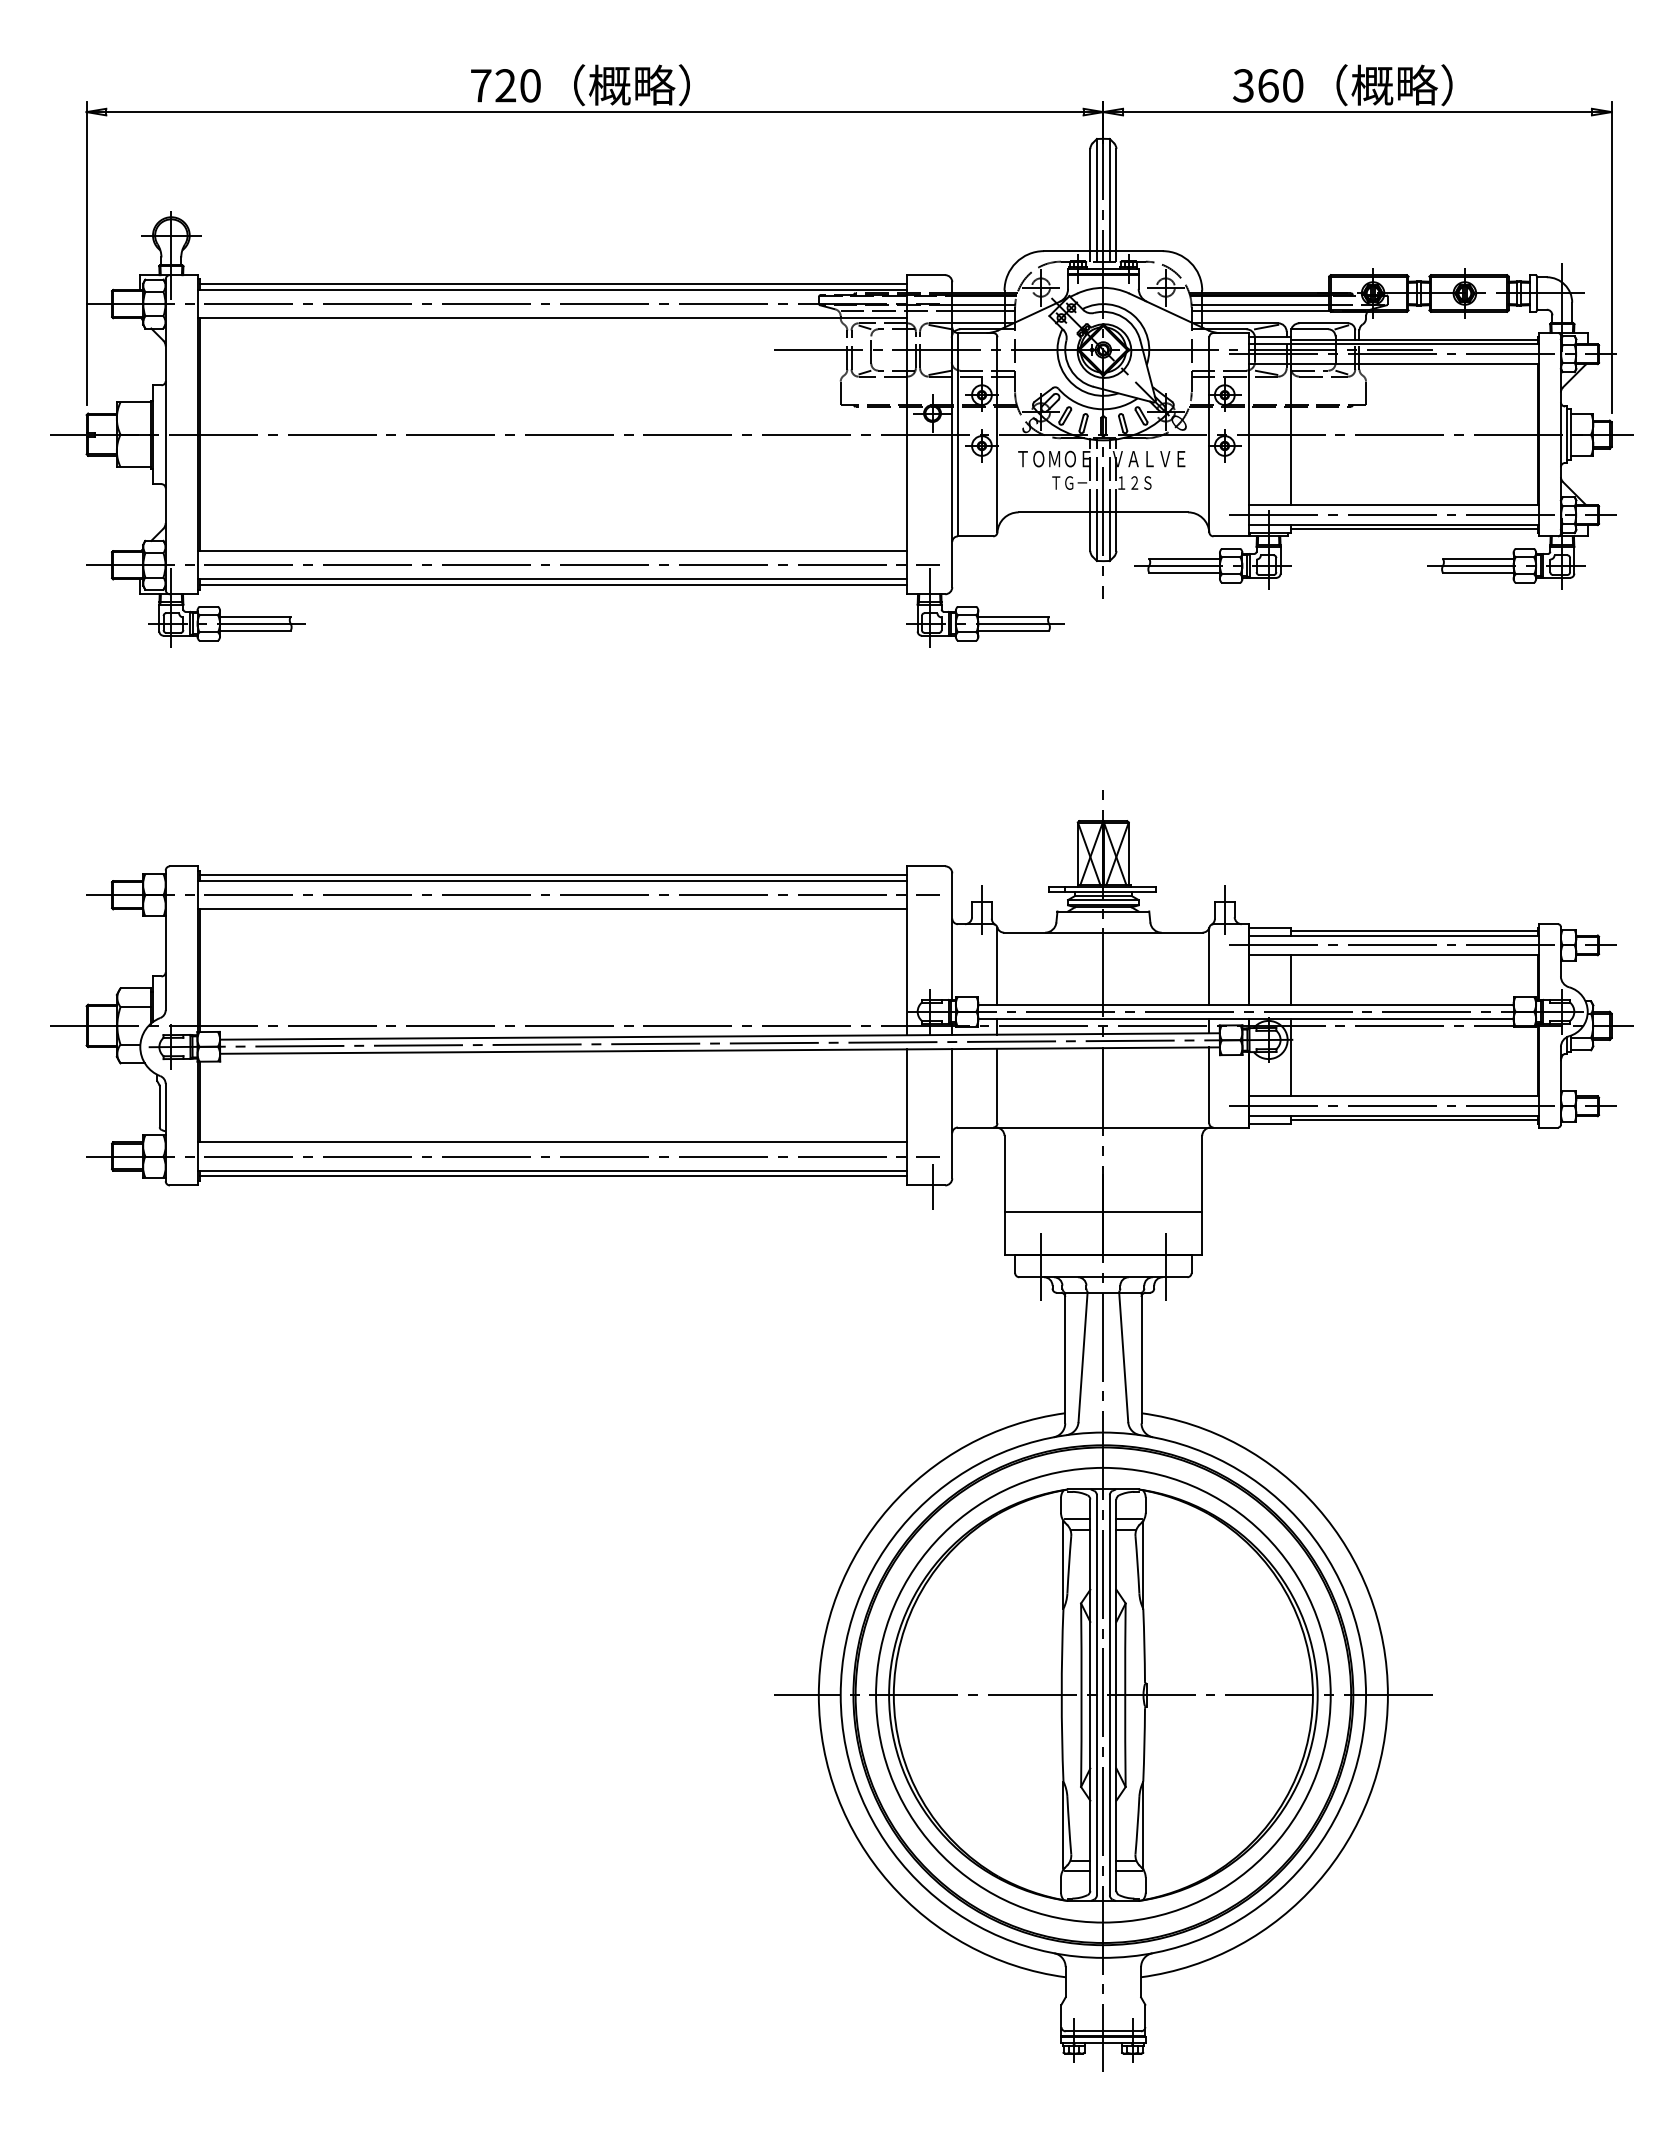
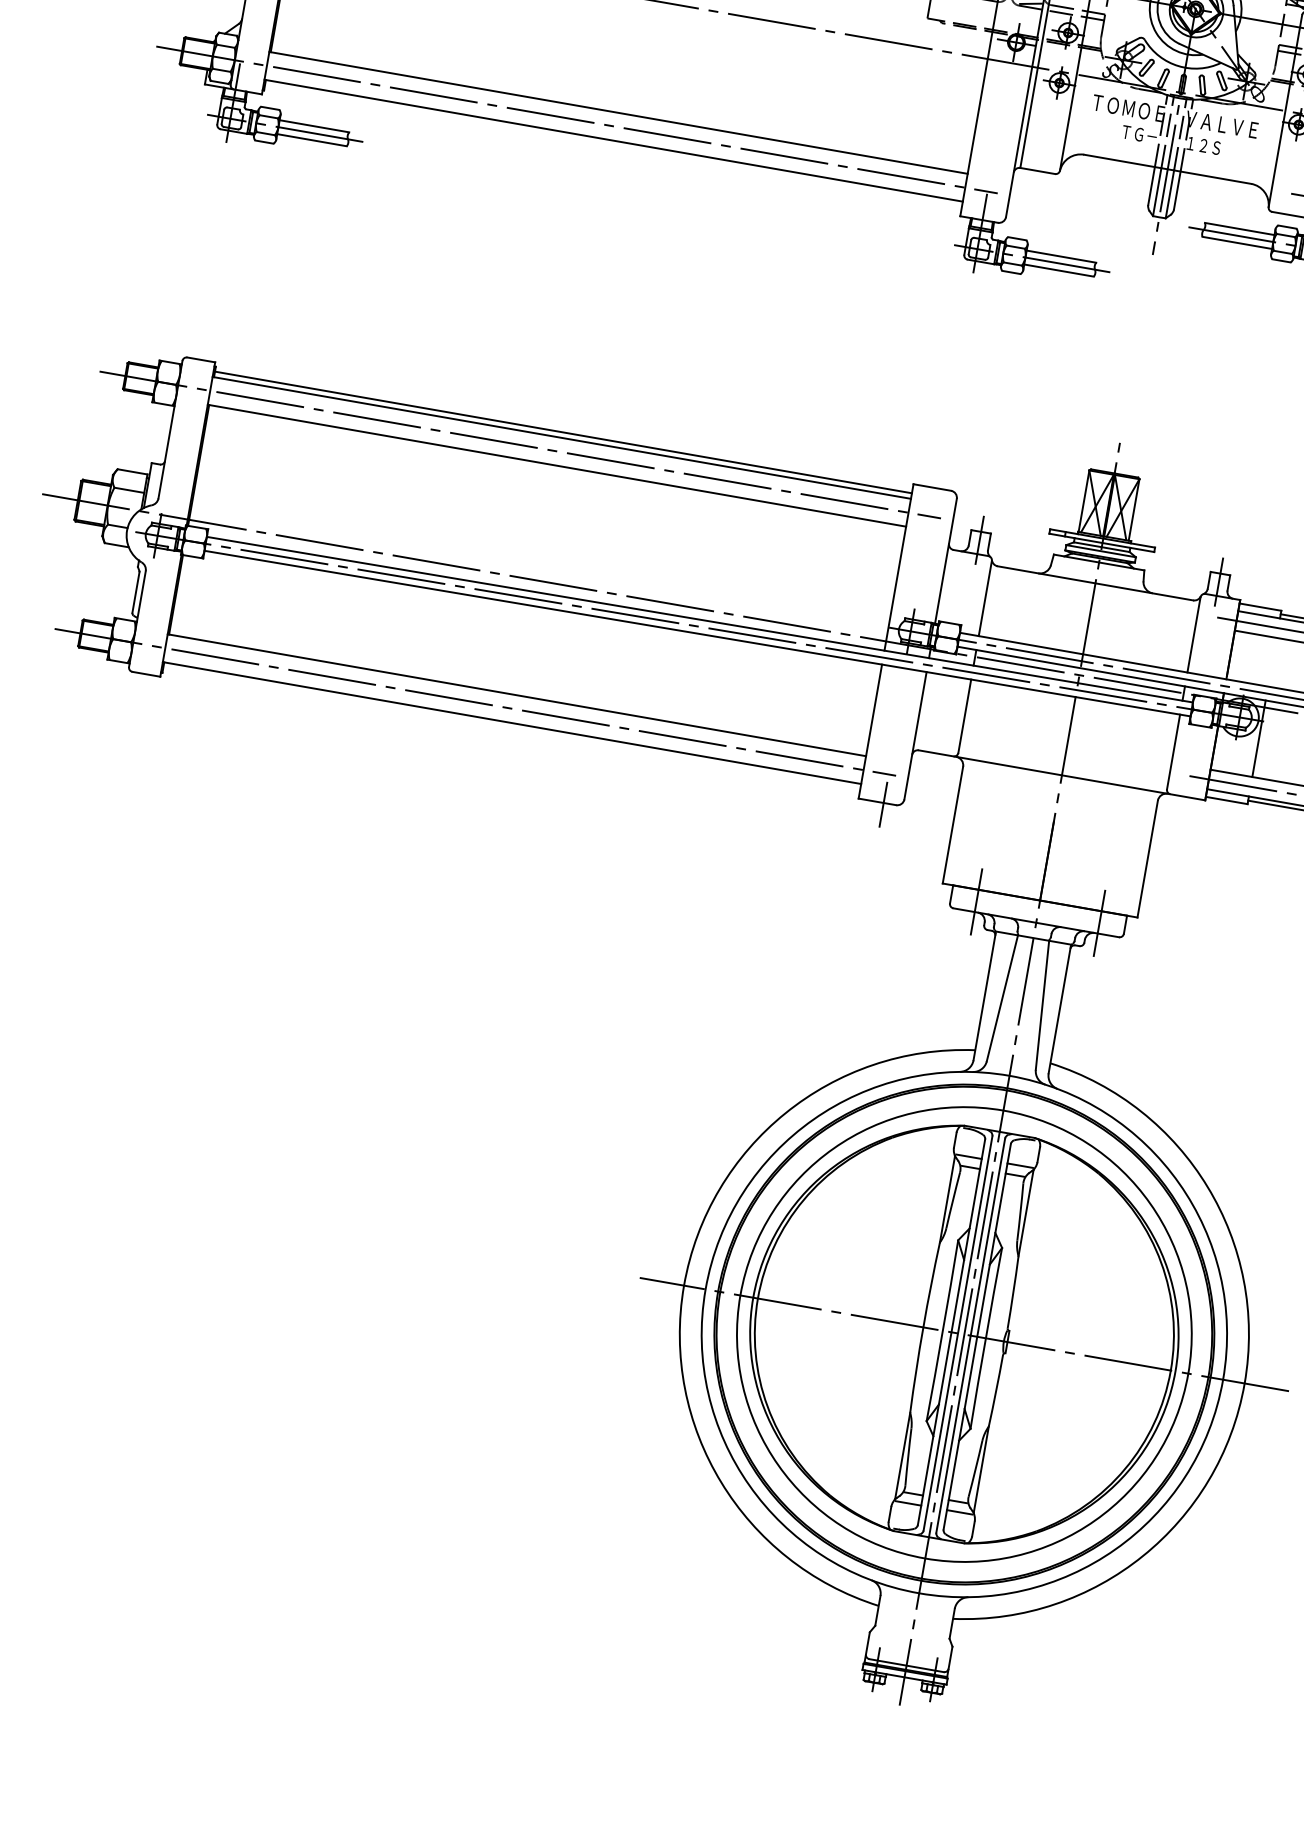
line: (553, 585) -> (613, 146), removed
line: (1291, 979) -> (1272, 661), removed
line: (553, 1176) -> (511, 729), removed
line: (1103, 1212) -> (1047, 859), removed

